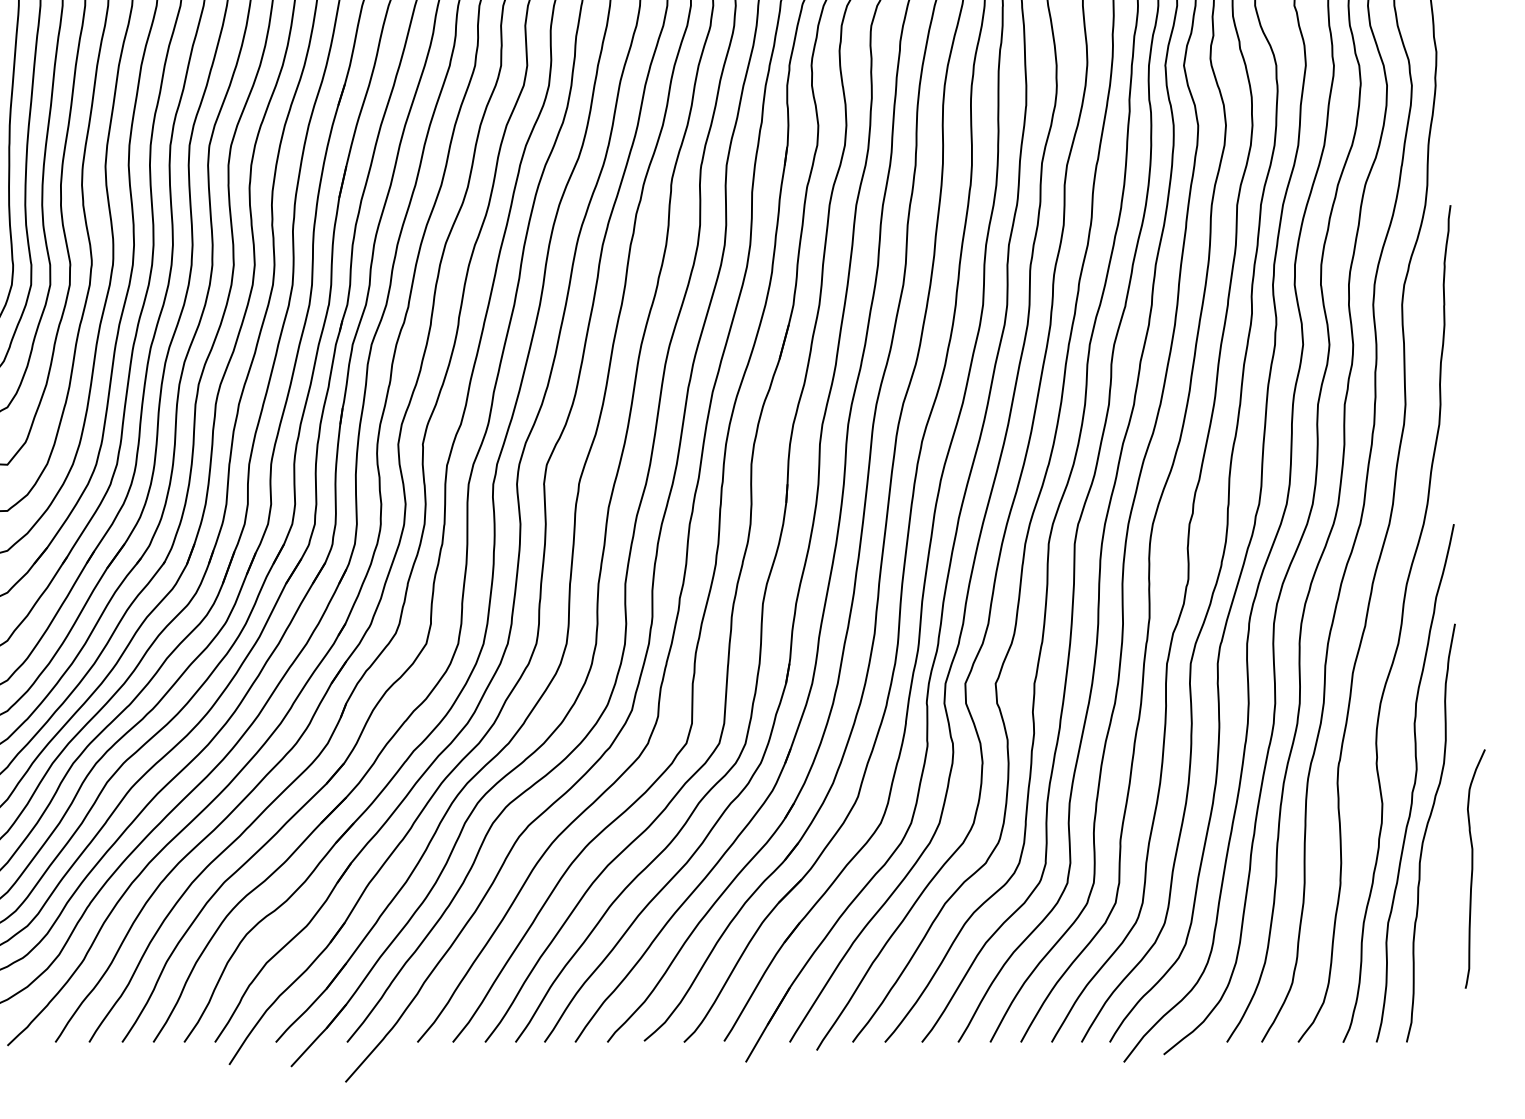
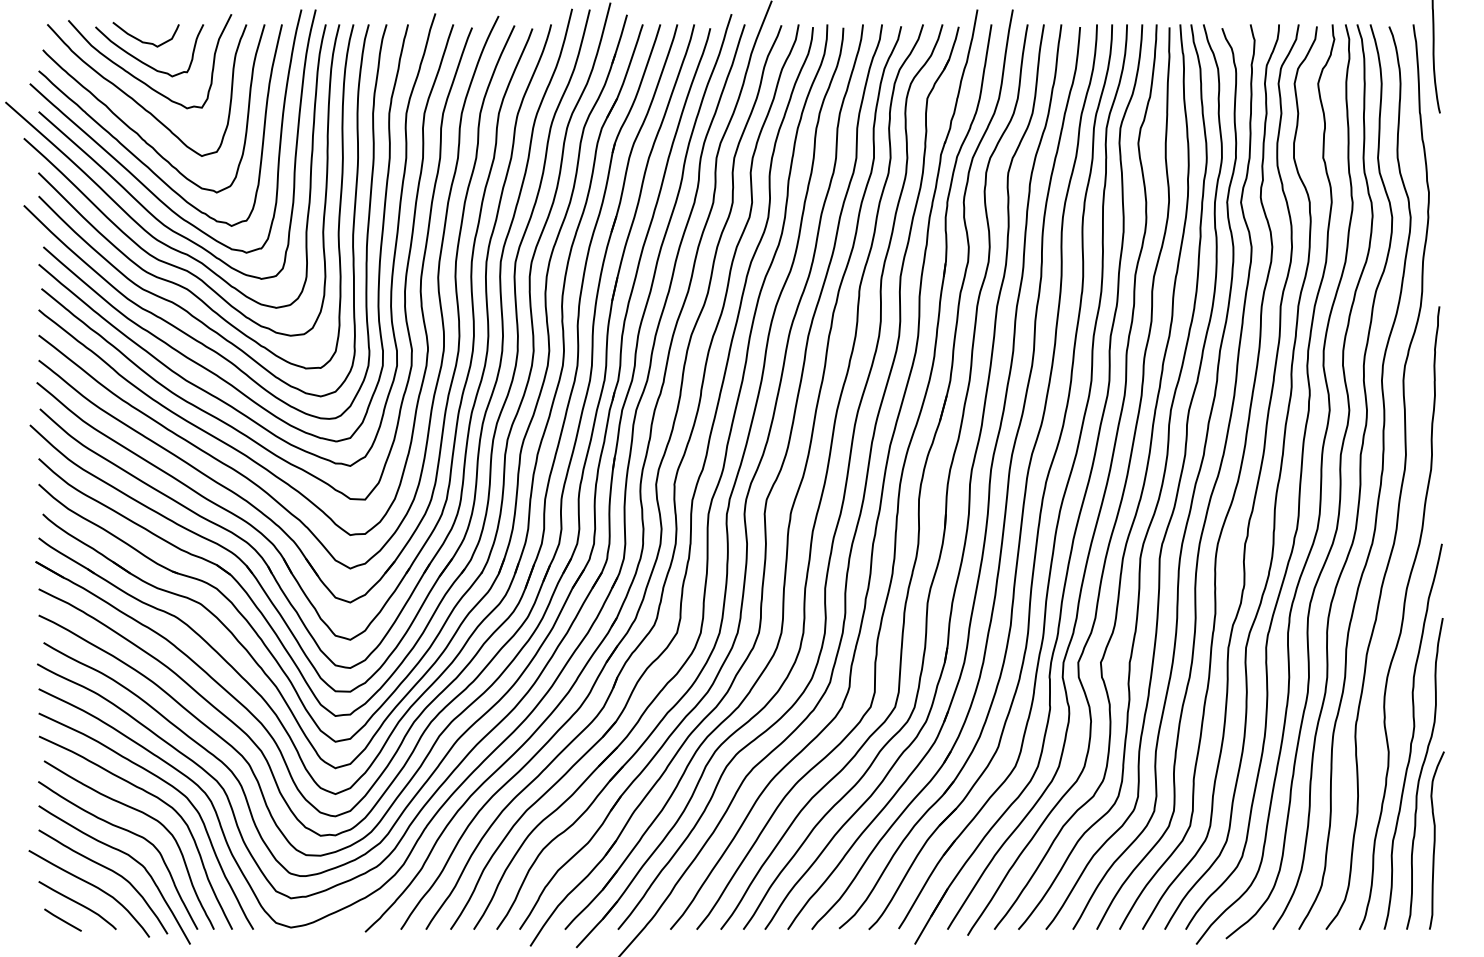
curve: (1473, 868) -> (1435, 840), moved

